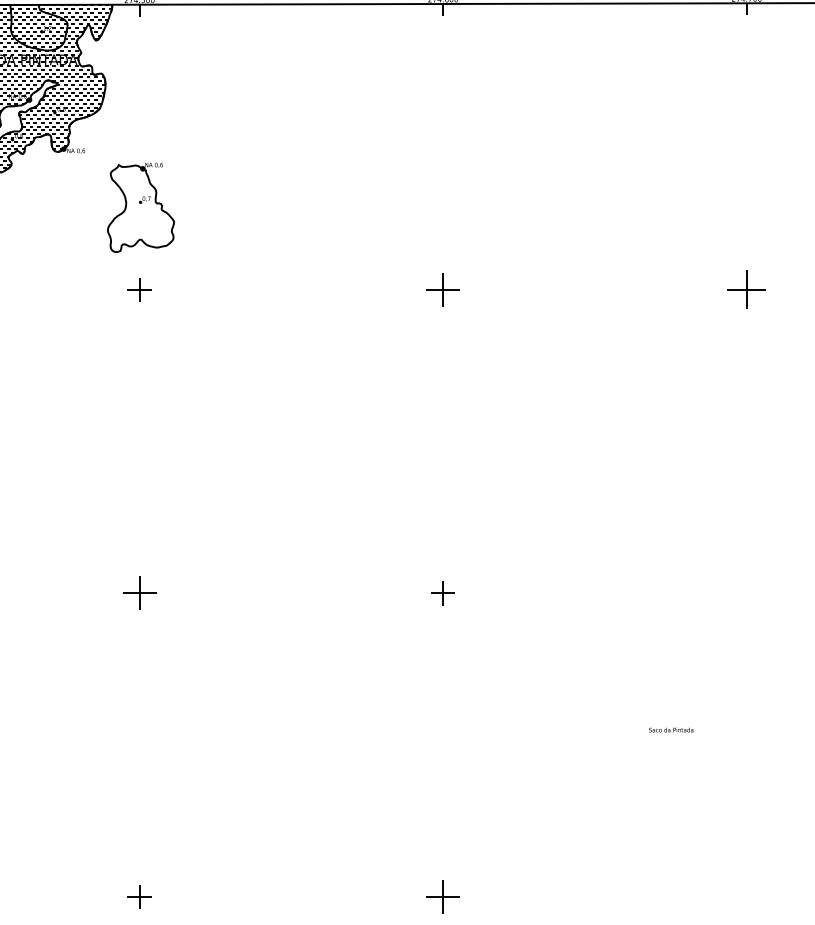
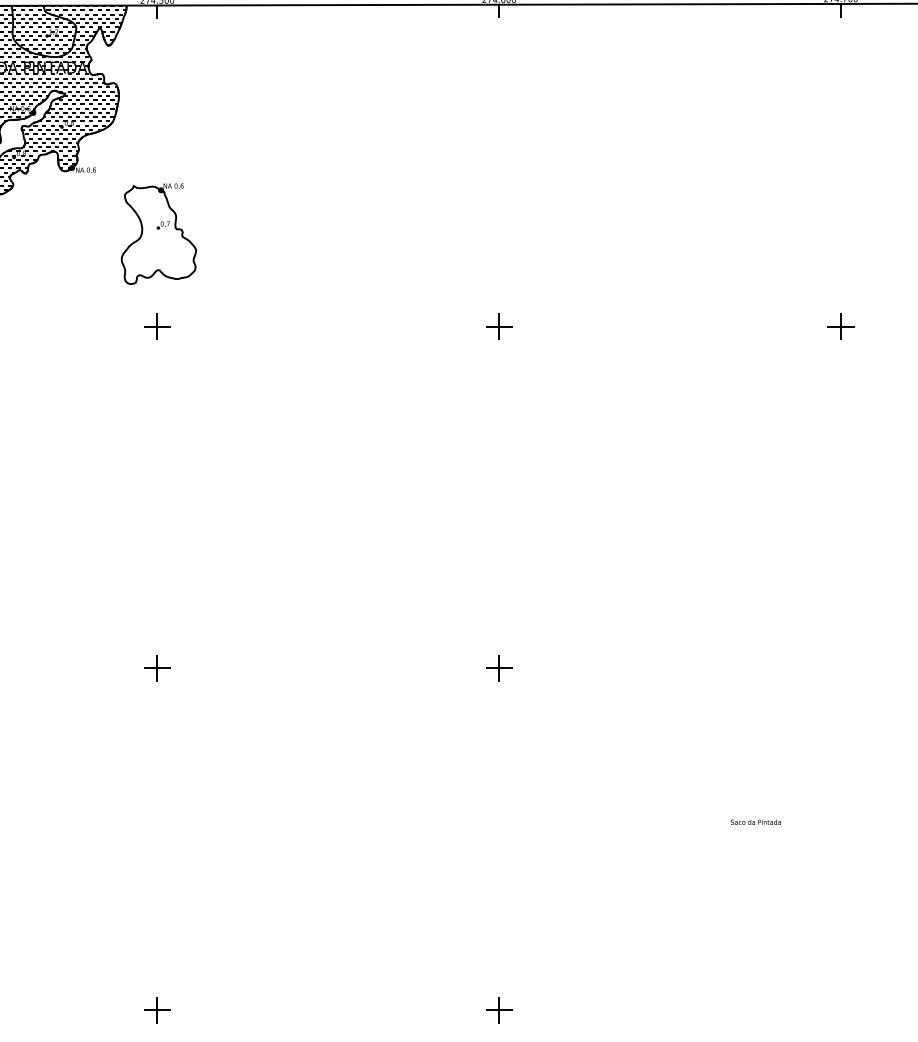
part: (443, 289) -> (499, 326), size x0.71
part: (746, 289) -> (840, 326), size x0.62
part: (139, 593) -> (157, 668), size x0.71
part: (443, 897) -> (499, 1010), size x0.71

